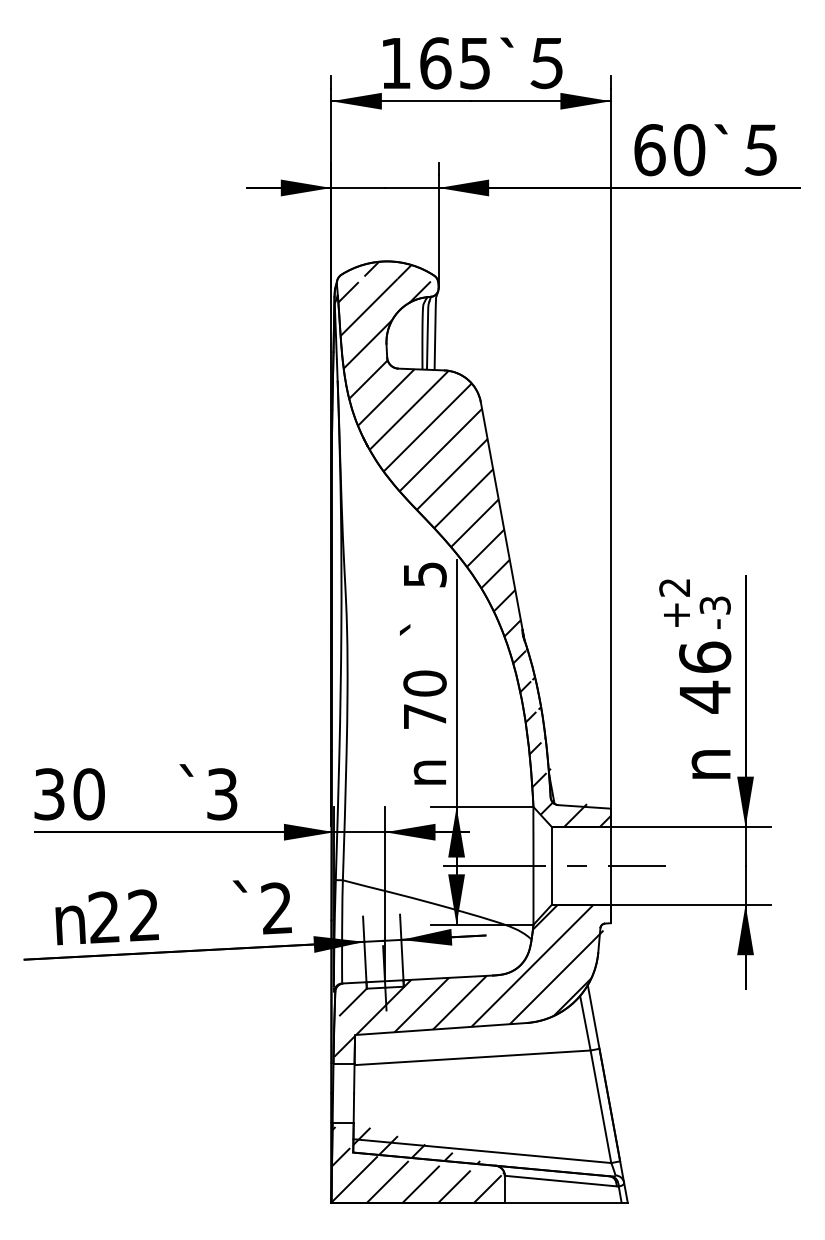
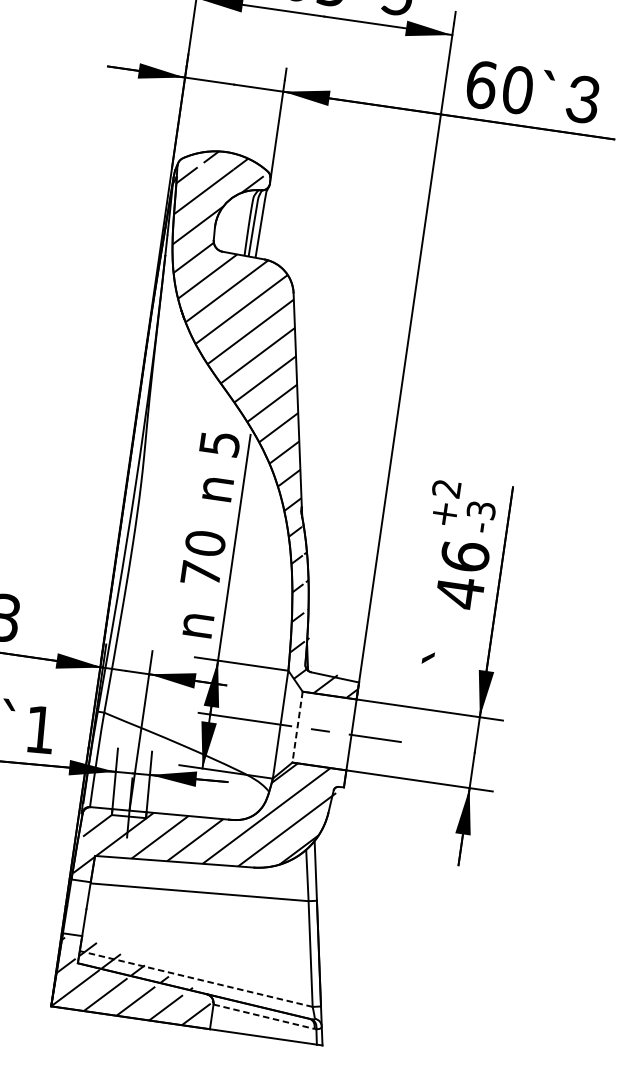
text: (760, 149) -> (582, 98), 5 -> 3
text: (423, 623) -> (211, 488), ` -> n
text: (702, 764) -> (448, 654), n -> `
line: (551, 865) -> (297, 726), solid -> dashed
text: (276, 908) -> (39, 729), 2 -> 1
line: (481, 1151) -> (195, 979), solid -> dashed
line: (561, 1181) -> (264, 1017), solid -> dashed

